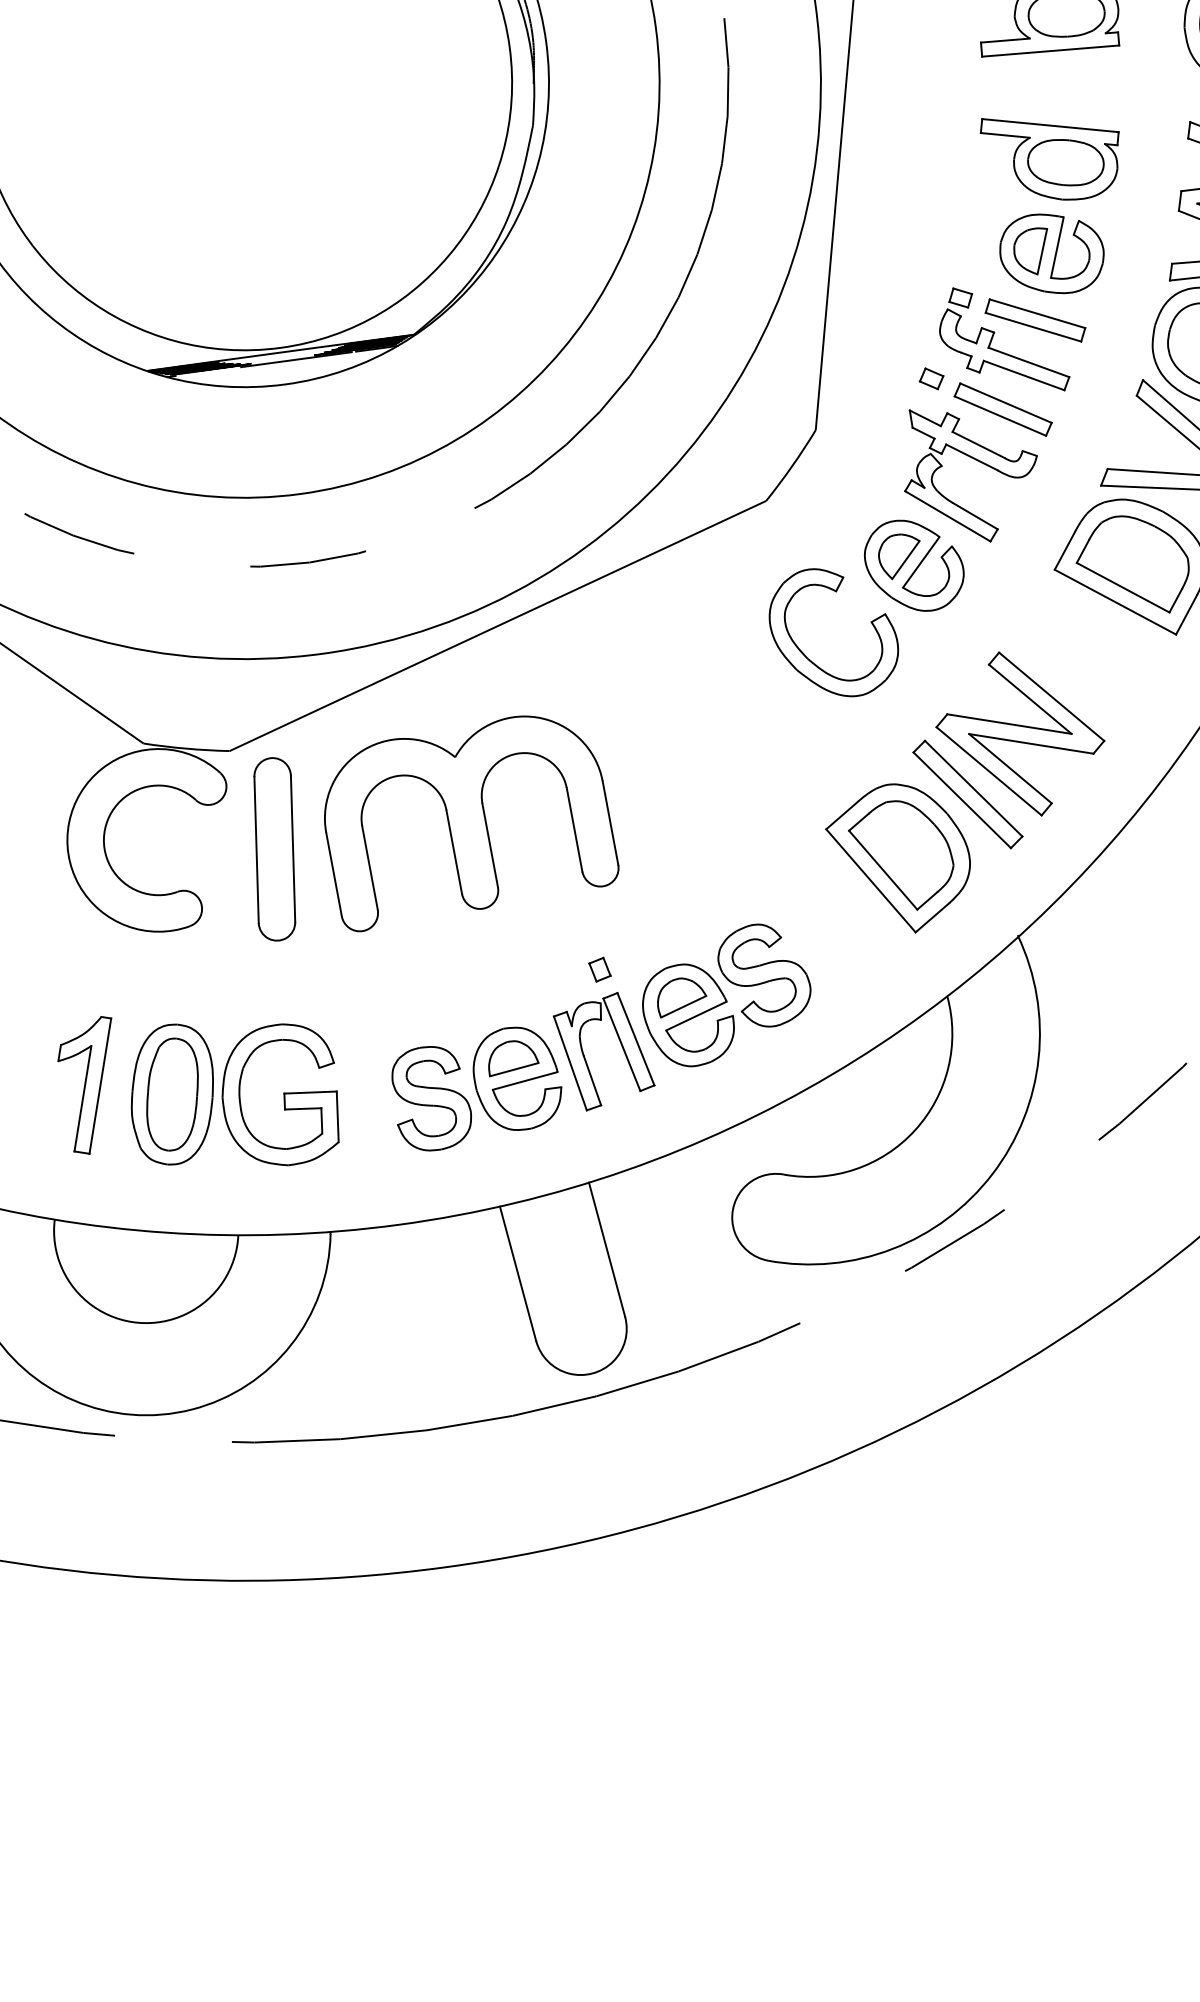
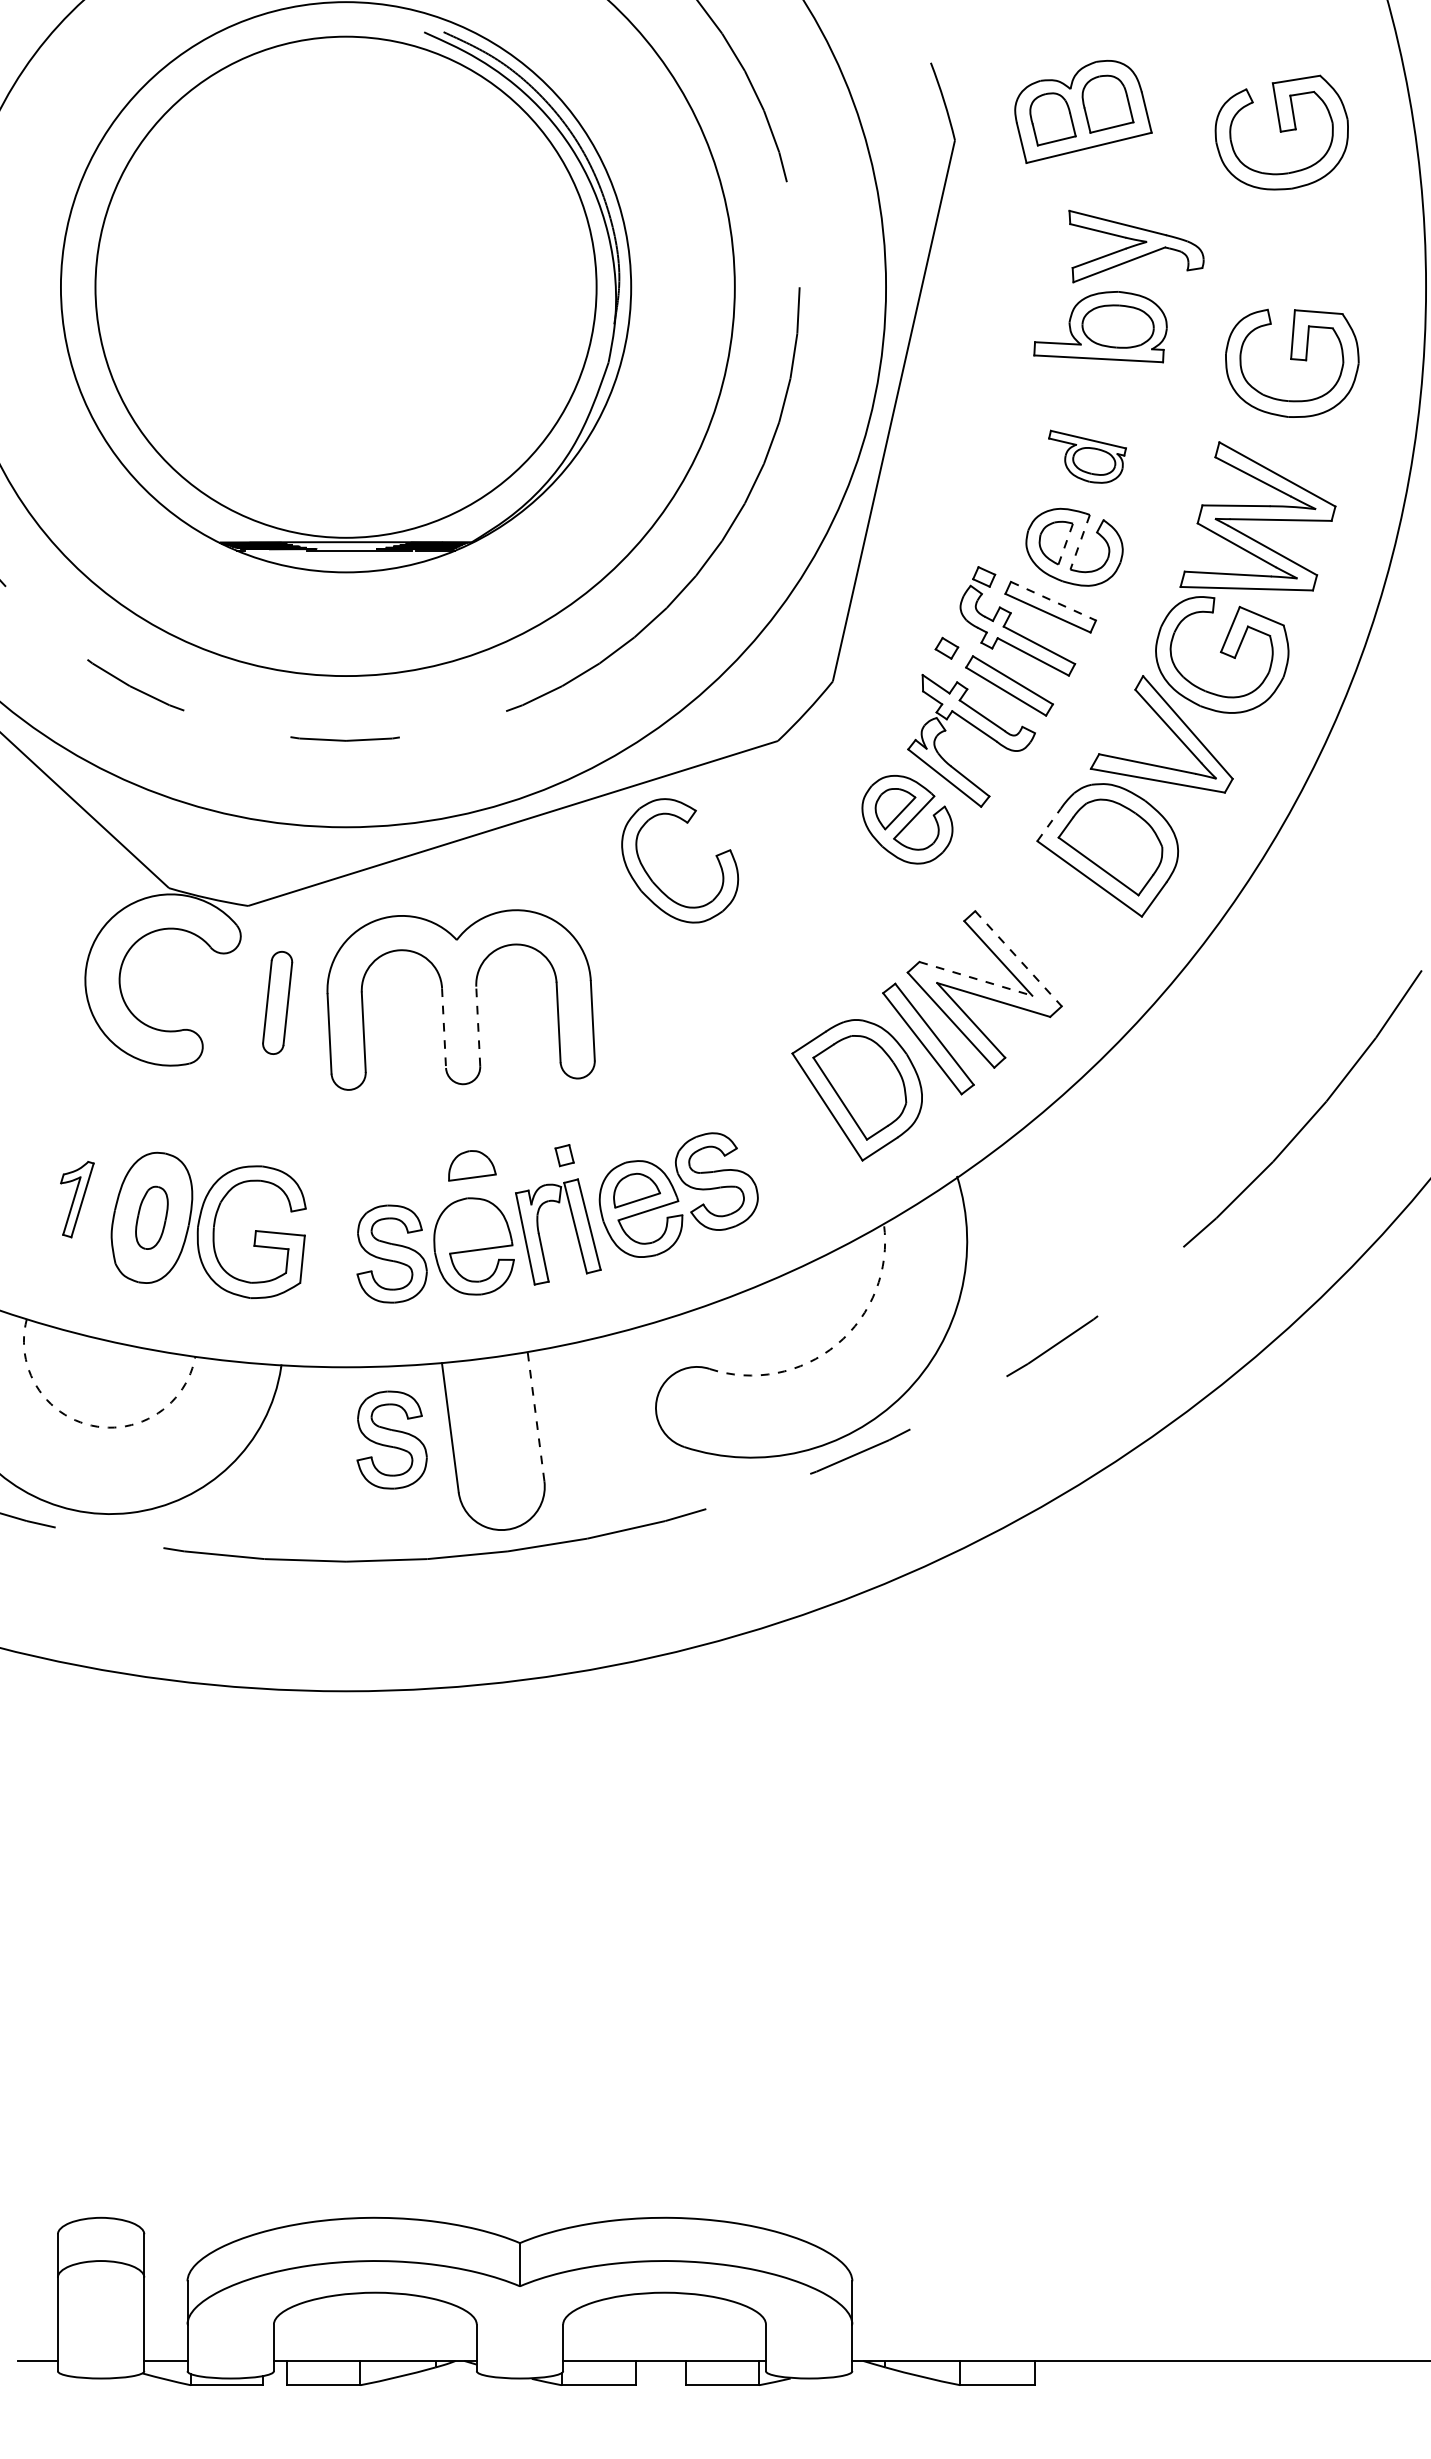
part: (1052, 155) -> (1087, 456), size x0.6
line: (1057, 247) -> (1080, 542), solid -> dashed
line: (1042, 252) -> (1065, 544), solid -> dashed
line: (1037, 314) -> (1053, 601), solid -> dashed
line: (1065, 550) -> (1049, 824), solid -> dashed
part: (807, 656) -> (652, 879), moved
line: (1051, 697) -> (1018, 959), solid -> dashed
line: (1009, 723) -> (975, 978), solid -> dashed
line: (490, 845) -> (478, 1026), solid -> dashed
part: (274, 848) -> (277, 1002), size x0.6
line: (454, 852) -> (444, 1028), solid -> dashed
part: (512, 1056) -> (472, 1165), moved
part: (91, 1085) -> (77, 1199), size x0.6
part: (172, 1094) -> (151, 1217), size x0.6
arc: (914, 1130) -> (836, 1344), solid -> dashed
line: (606, 1249) -> (535, 1416), solid -> dashed
part: (457, 1294) -> (391, 1439), added
arc: (138, 1322) -> (91, 1425), solid -> dashed

